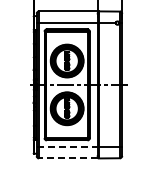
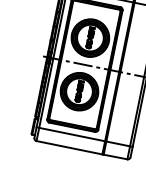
line: (68, 146) -> (72, 134), dashed -> solid
line: (67, 158) -> (68, 147), dashed -> solid

